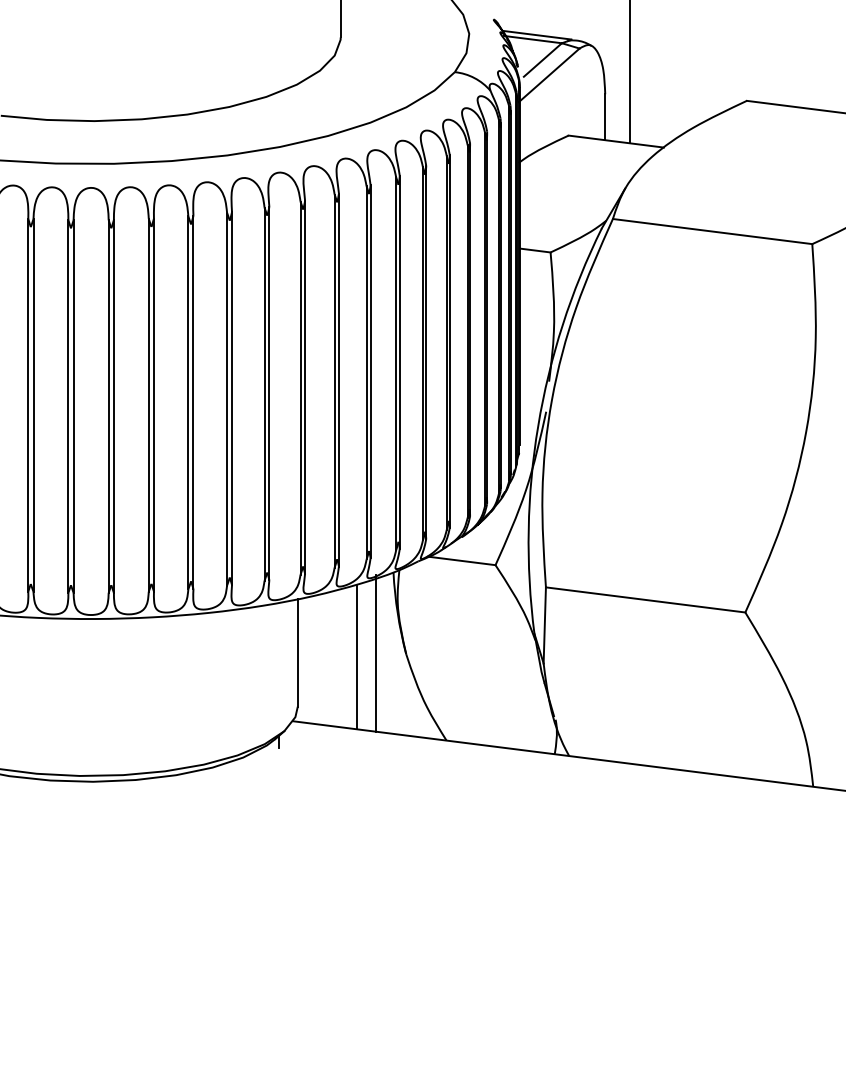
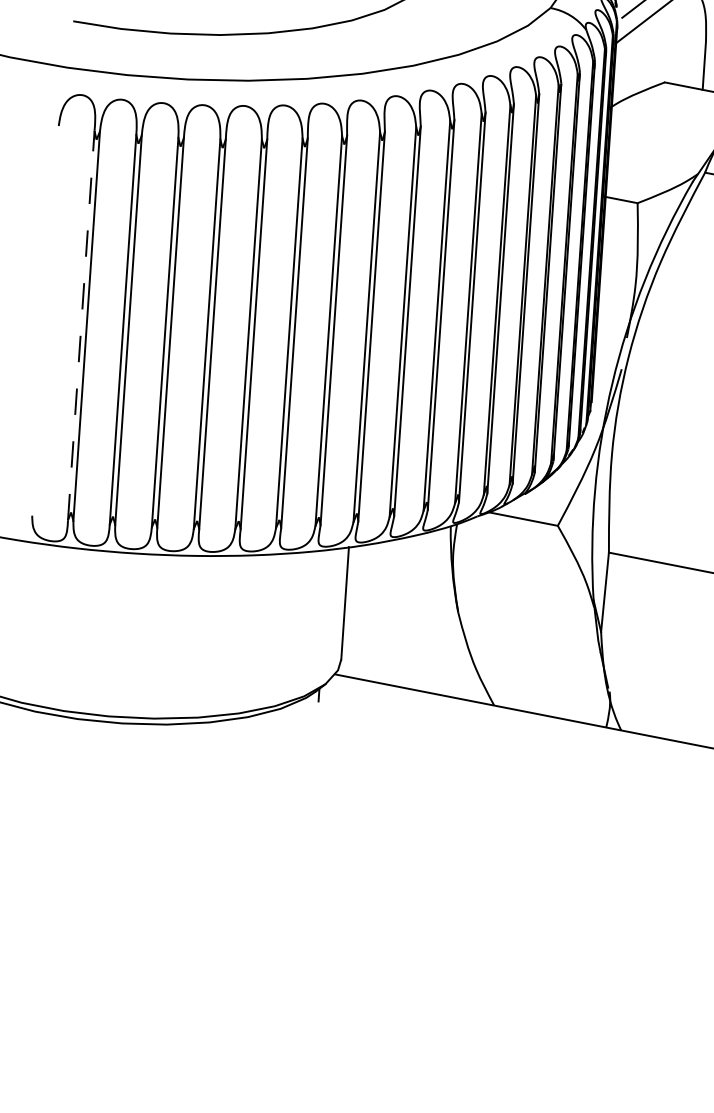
line: (28, 405) -> (81, 325), solid -> dashed
line: (375, 653) -> (426, 609), removed
line: (356, 656) -> (406, 611), removed

